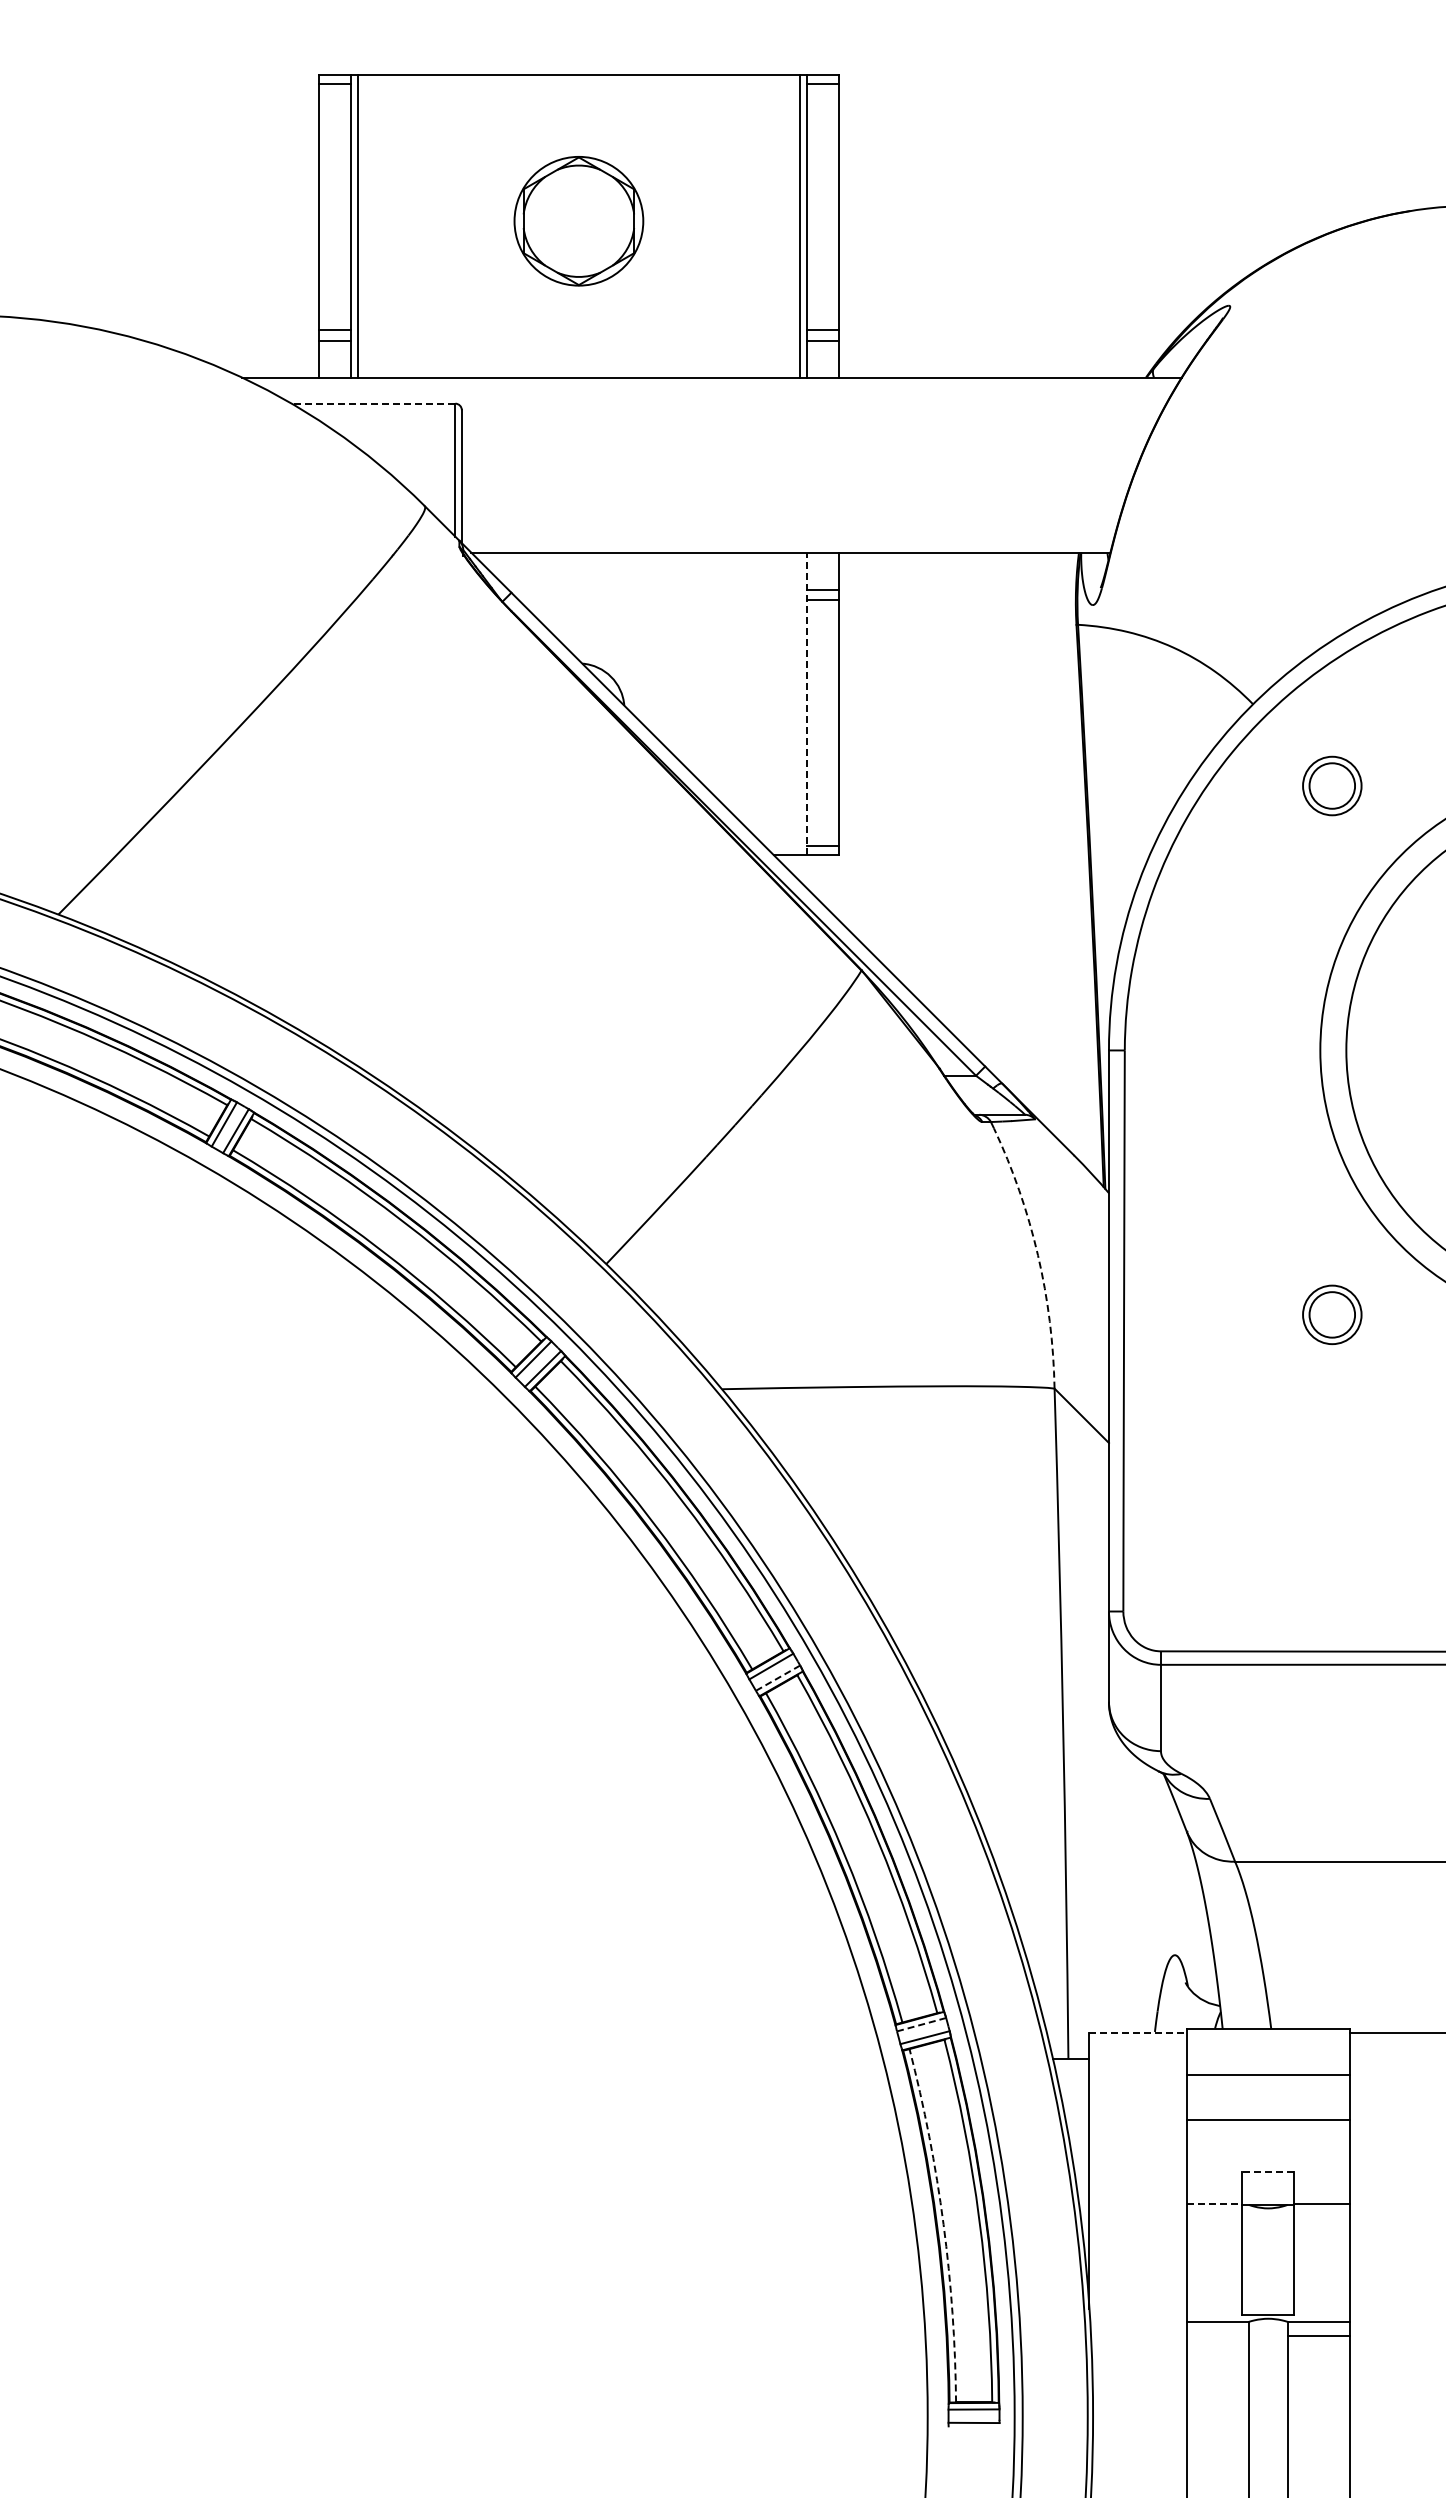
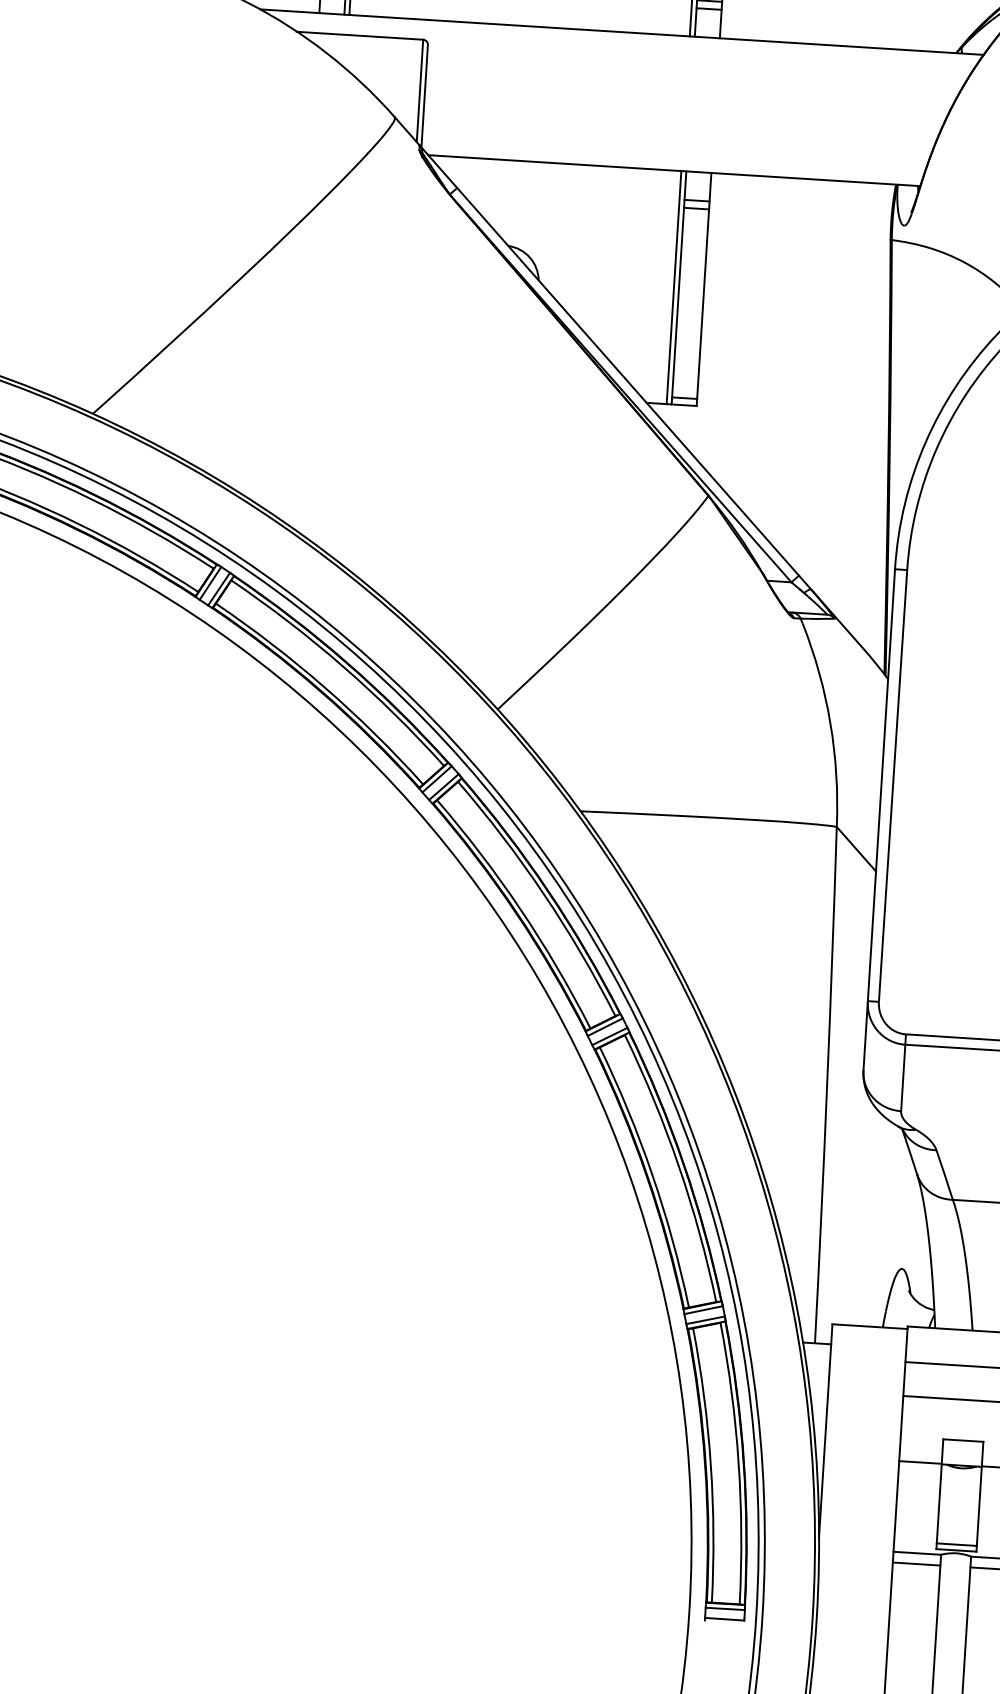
line: (372, 403) -> (359, 35), dashed -> solid
line: (800, 703) -> (674, 287), added
line: (806, 703) -> (678, 287), dashed -> solid
arc: (1038, 1255) -> (830, 723), dashed -> solid
line: (778, 1677) -> (610, 1035), dashed -> solid
line: (922, 2024) -> (704, 1310), dashed -> solid
line: (1138, 2032) -> (870, 1326), dashed -> solid
line: (1267, 2172) -> (962, 1440), dashed -> solid
line: (1214, 2204) -> (920, 1462), dashed -> solid
arc: (943, 2224) -> (710, 1465), dashed -> solid
line: (1268, 2307) -> (956, 1544), added
line: (1217, 2335) -> (916, 1563), added

